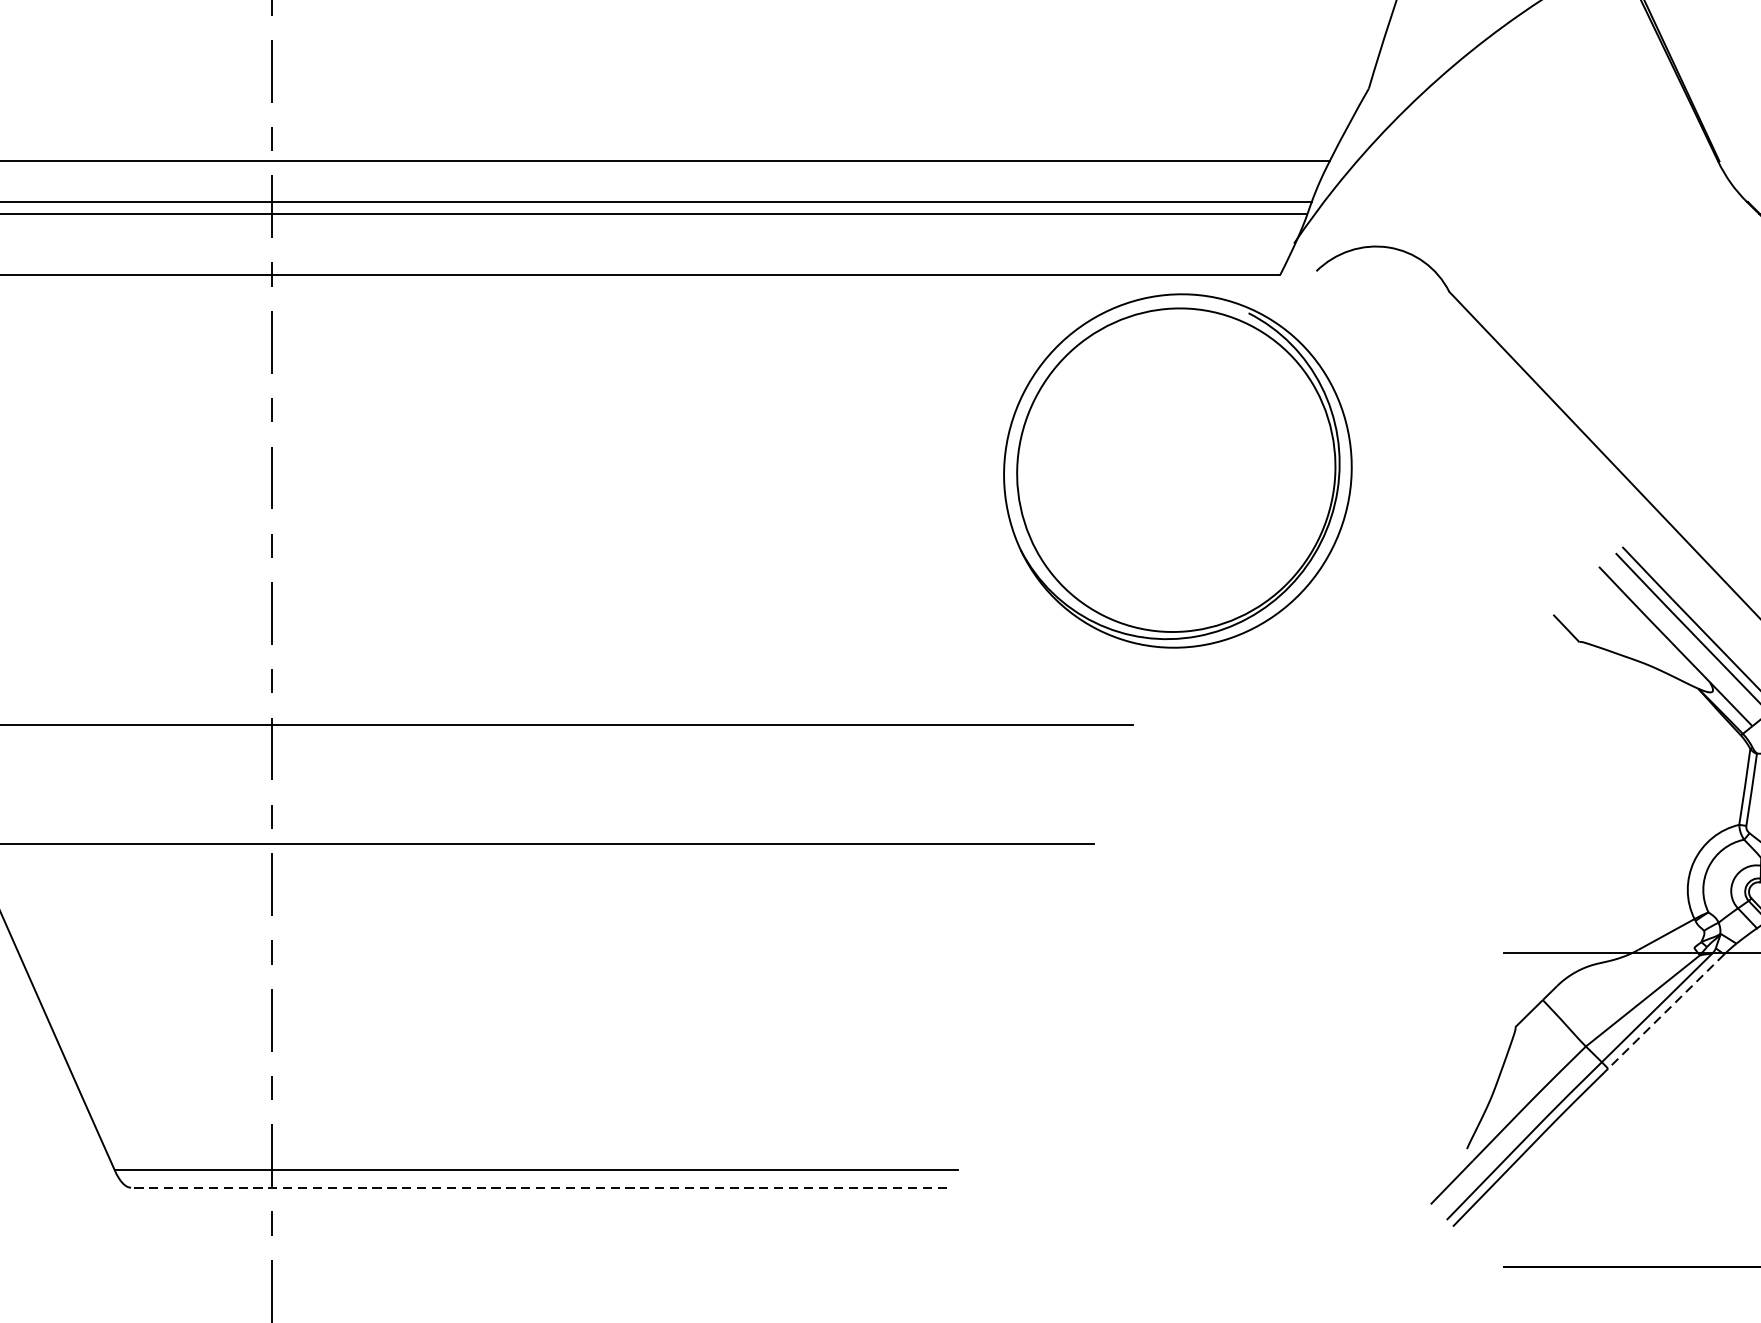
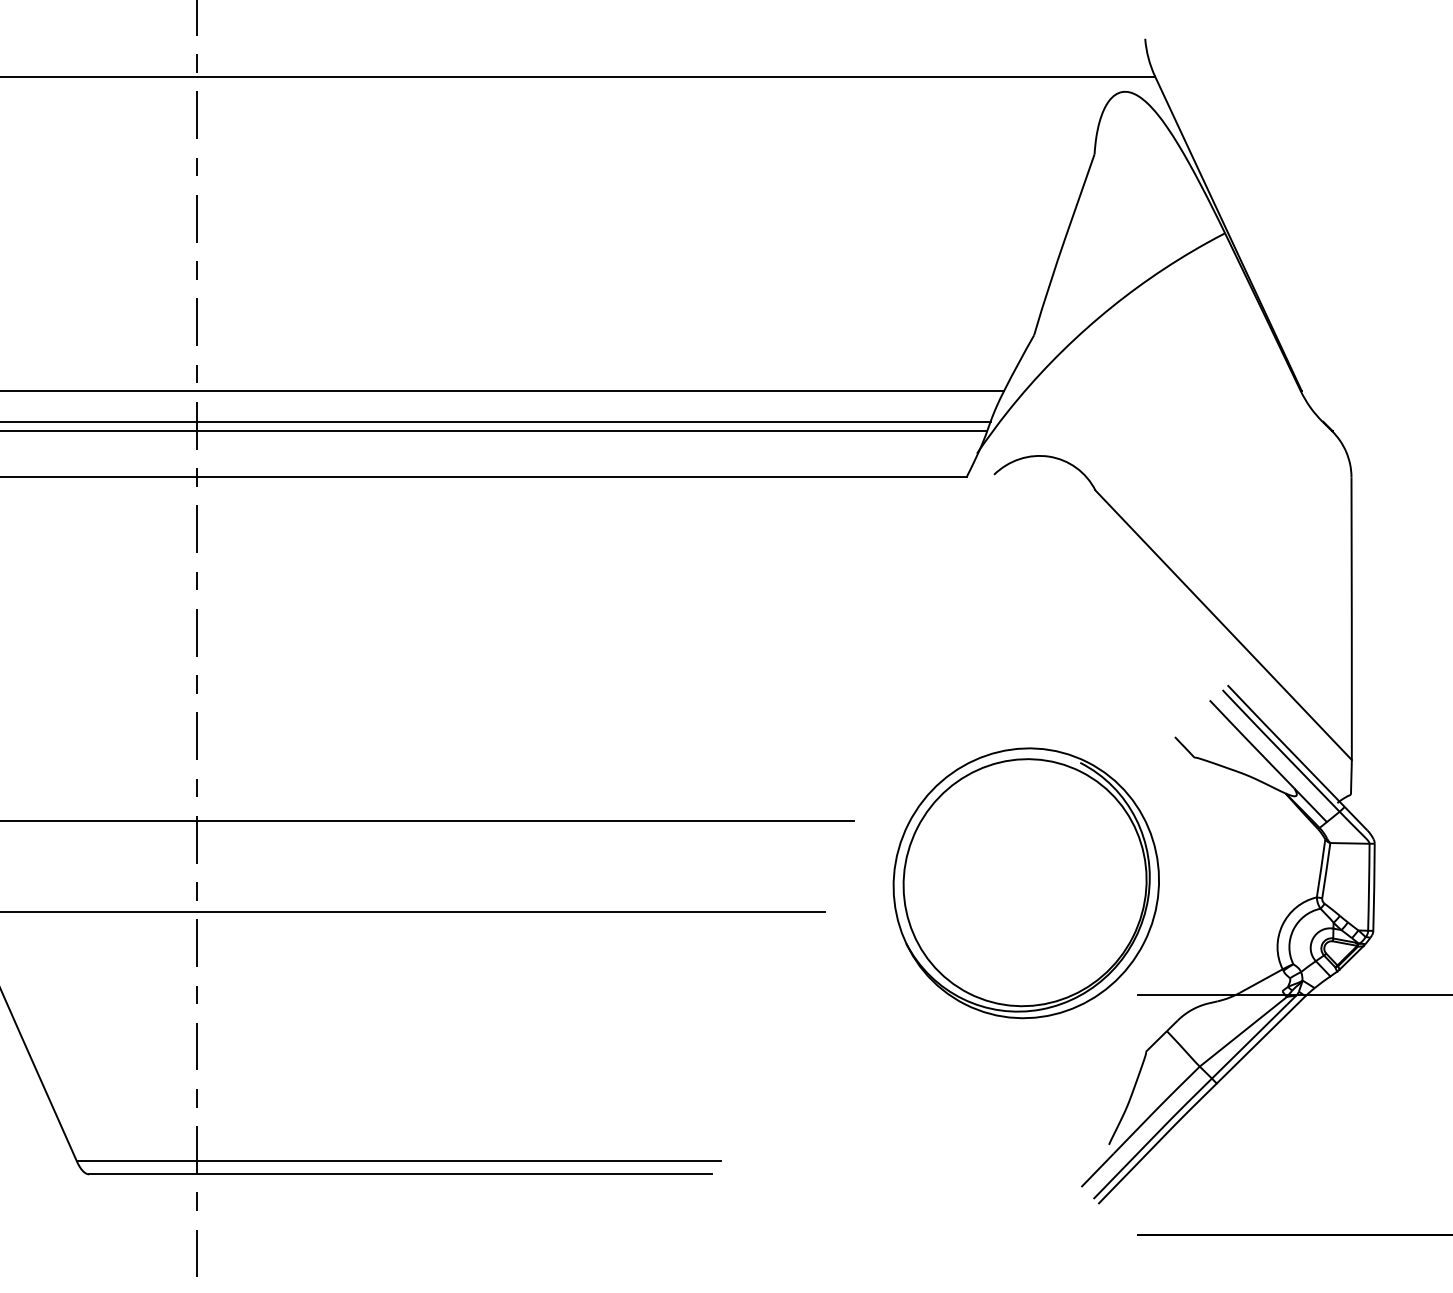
part: (1176, 471) -> (1025, 883), moved
line: (1665, 1012) -> (1260, 1040), dashed -> solid
line: (538, 1187) -> (400, 1174), dashed -> solid

